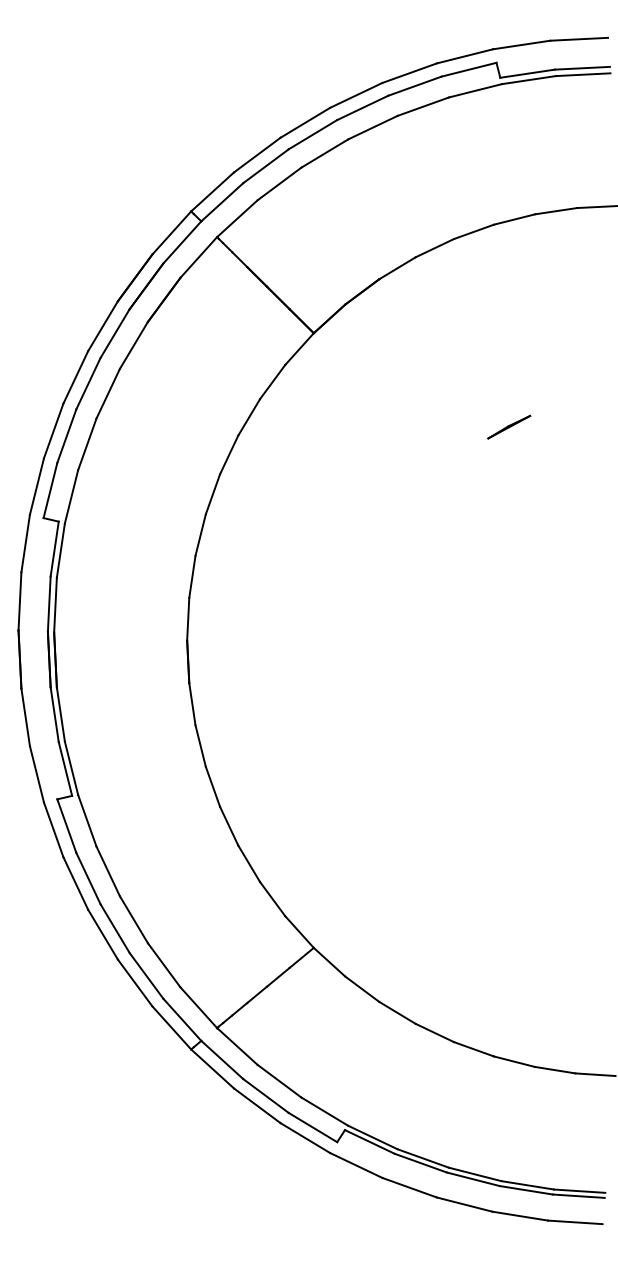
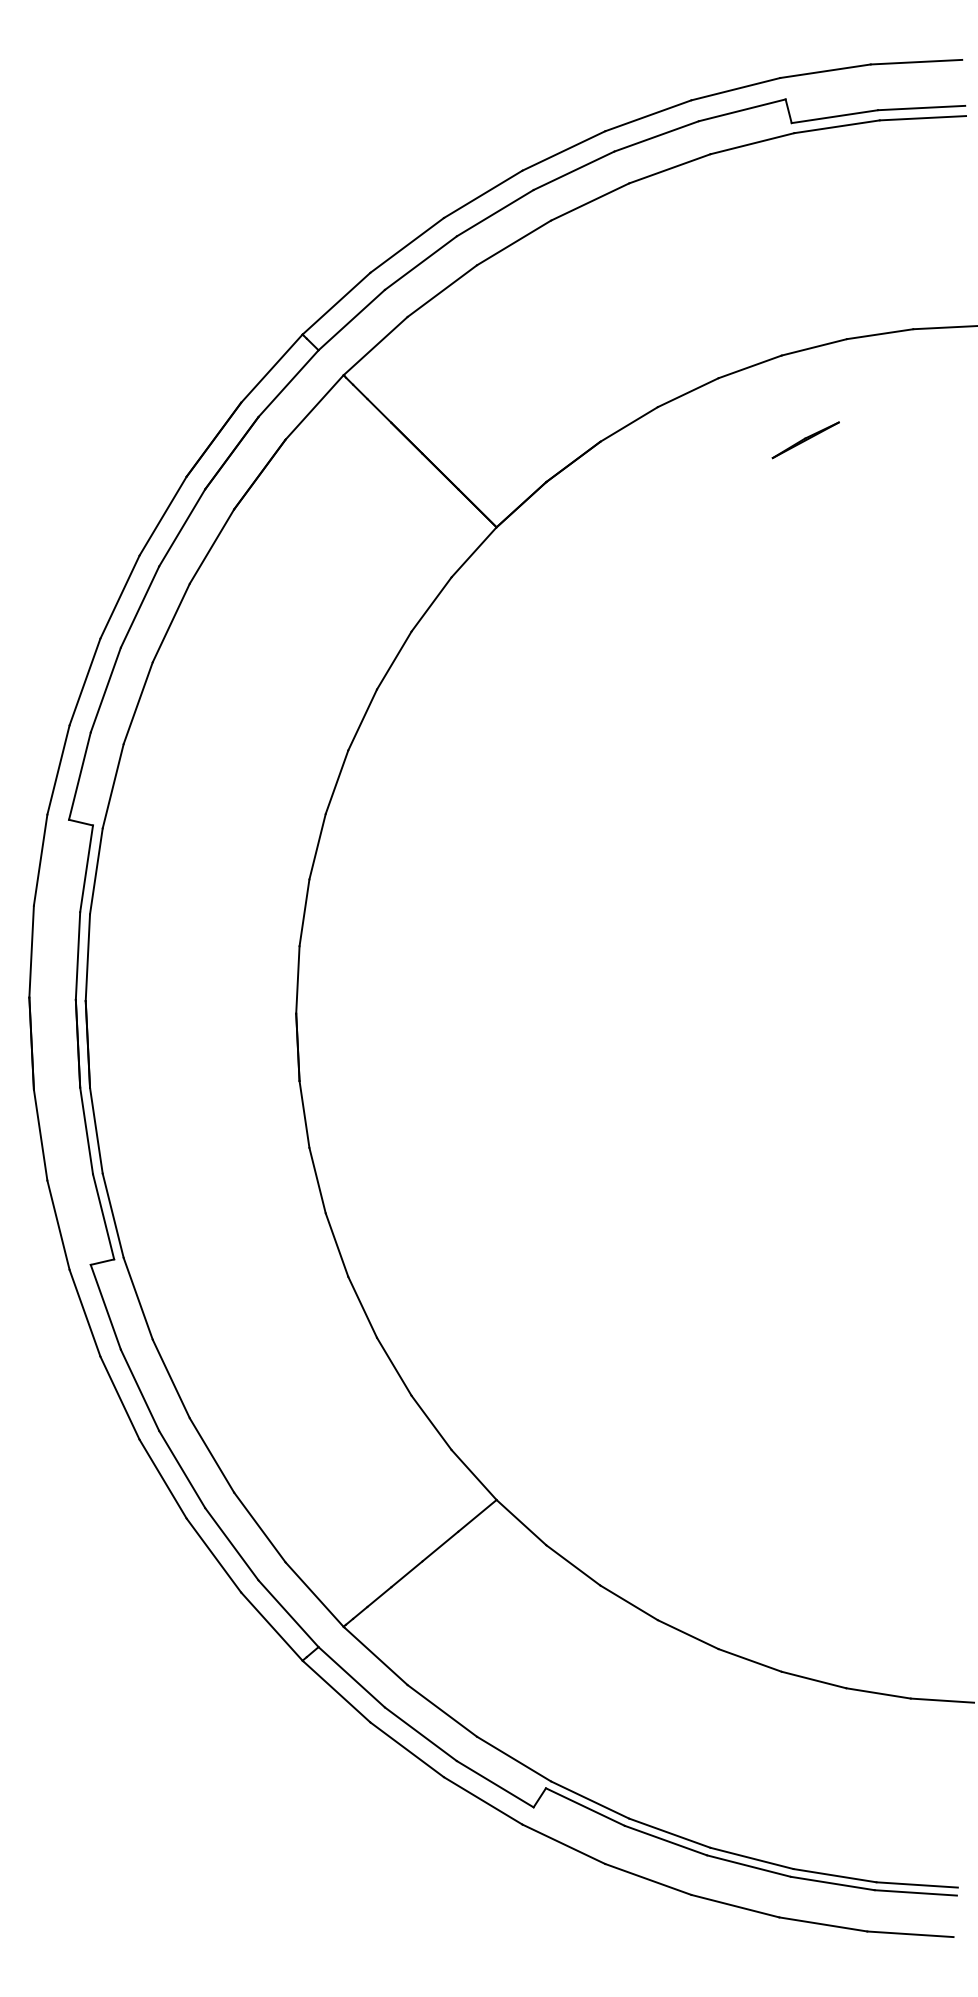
line: (509, 426) -> (806, 439), moved

